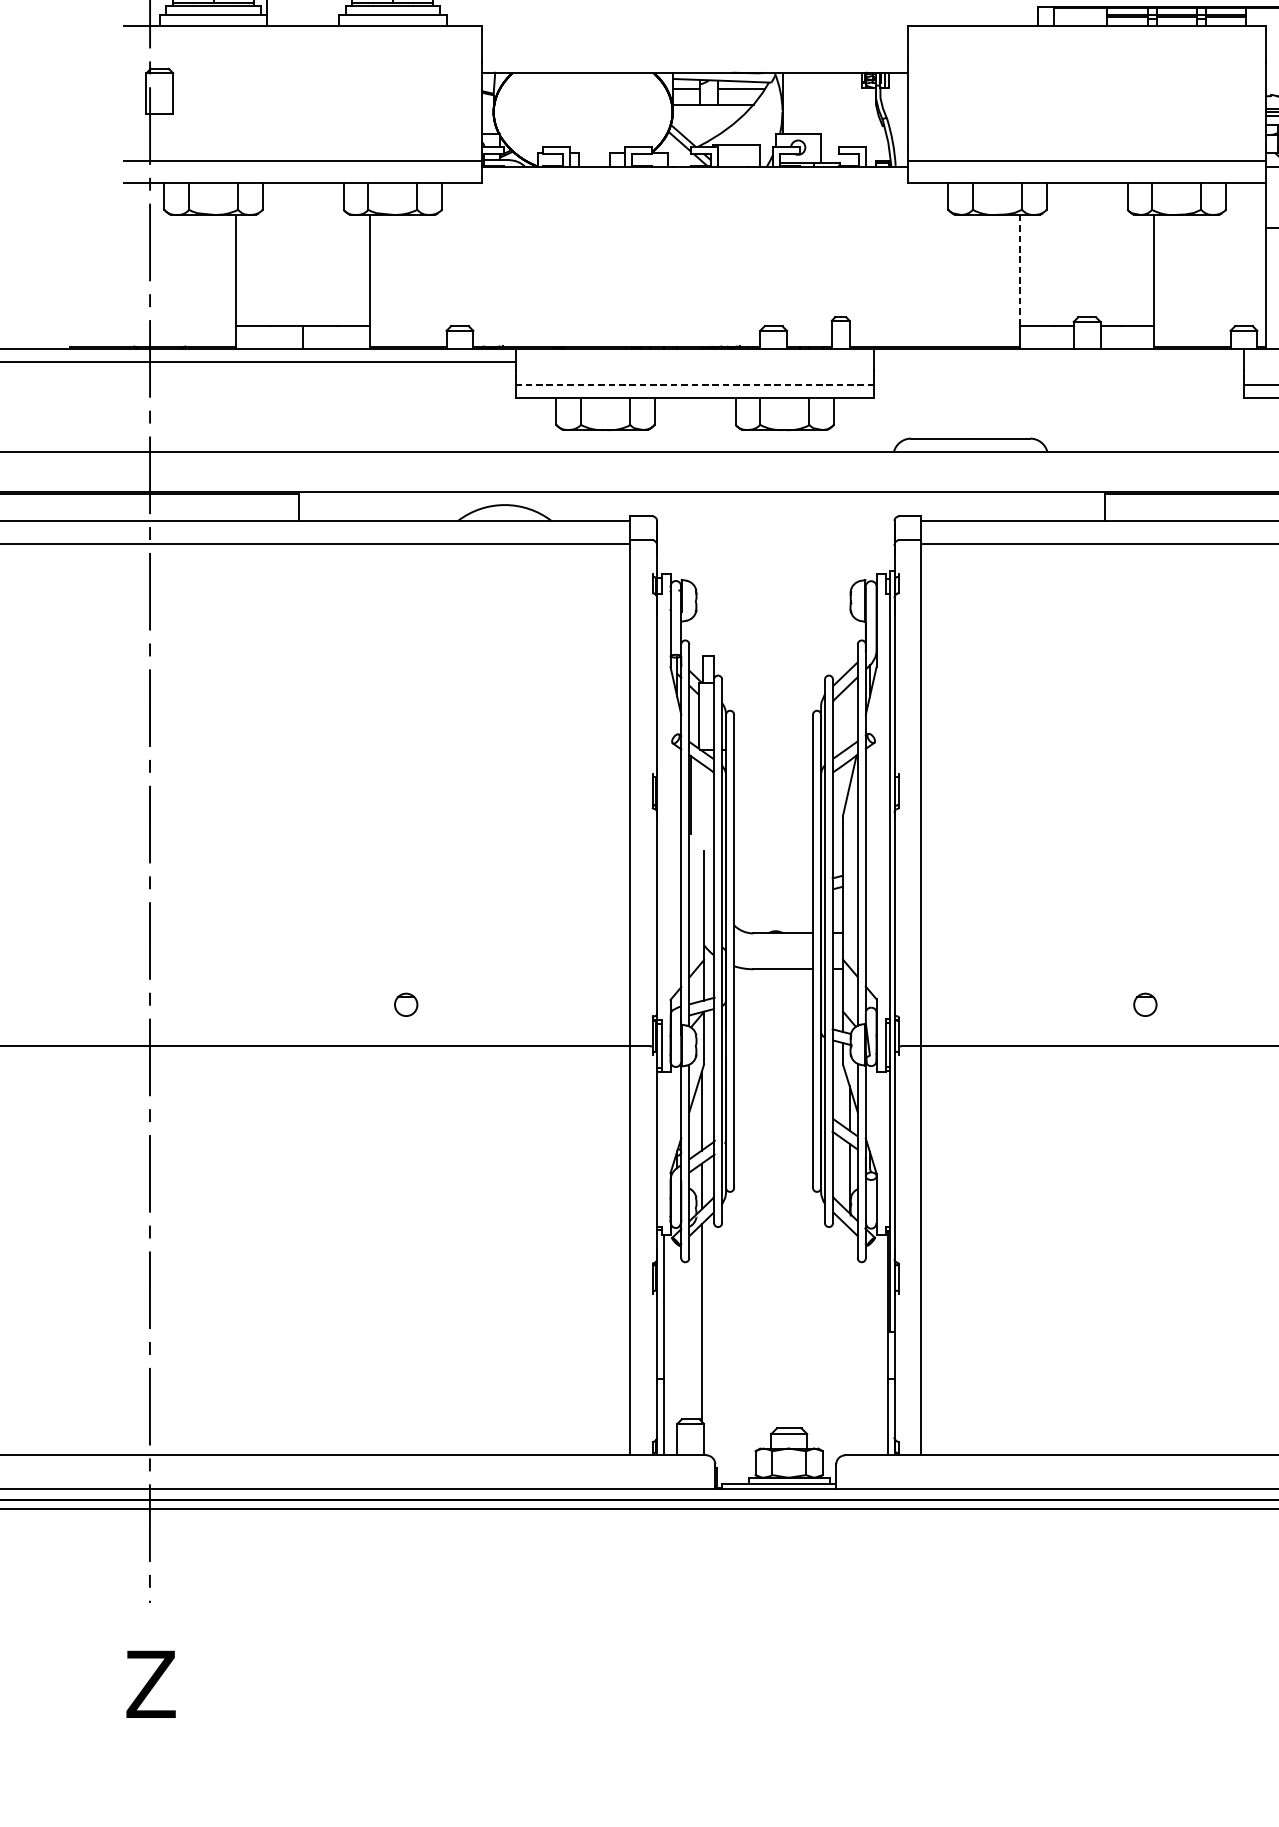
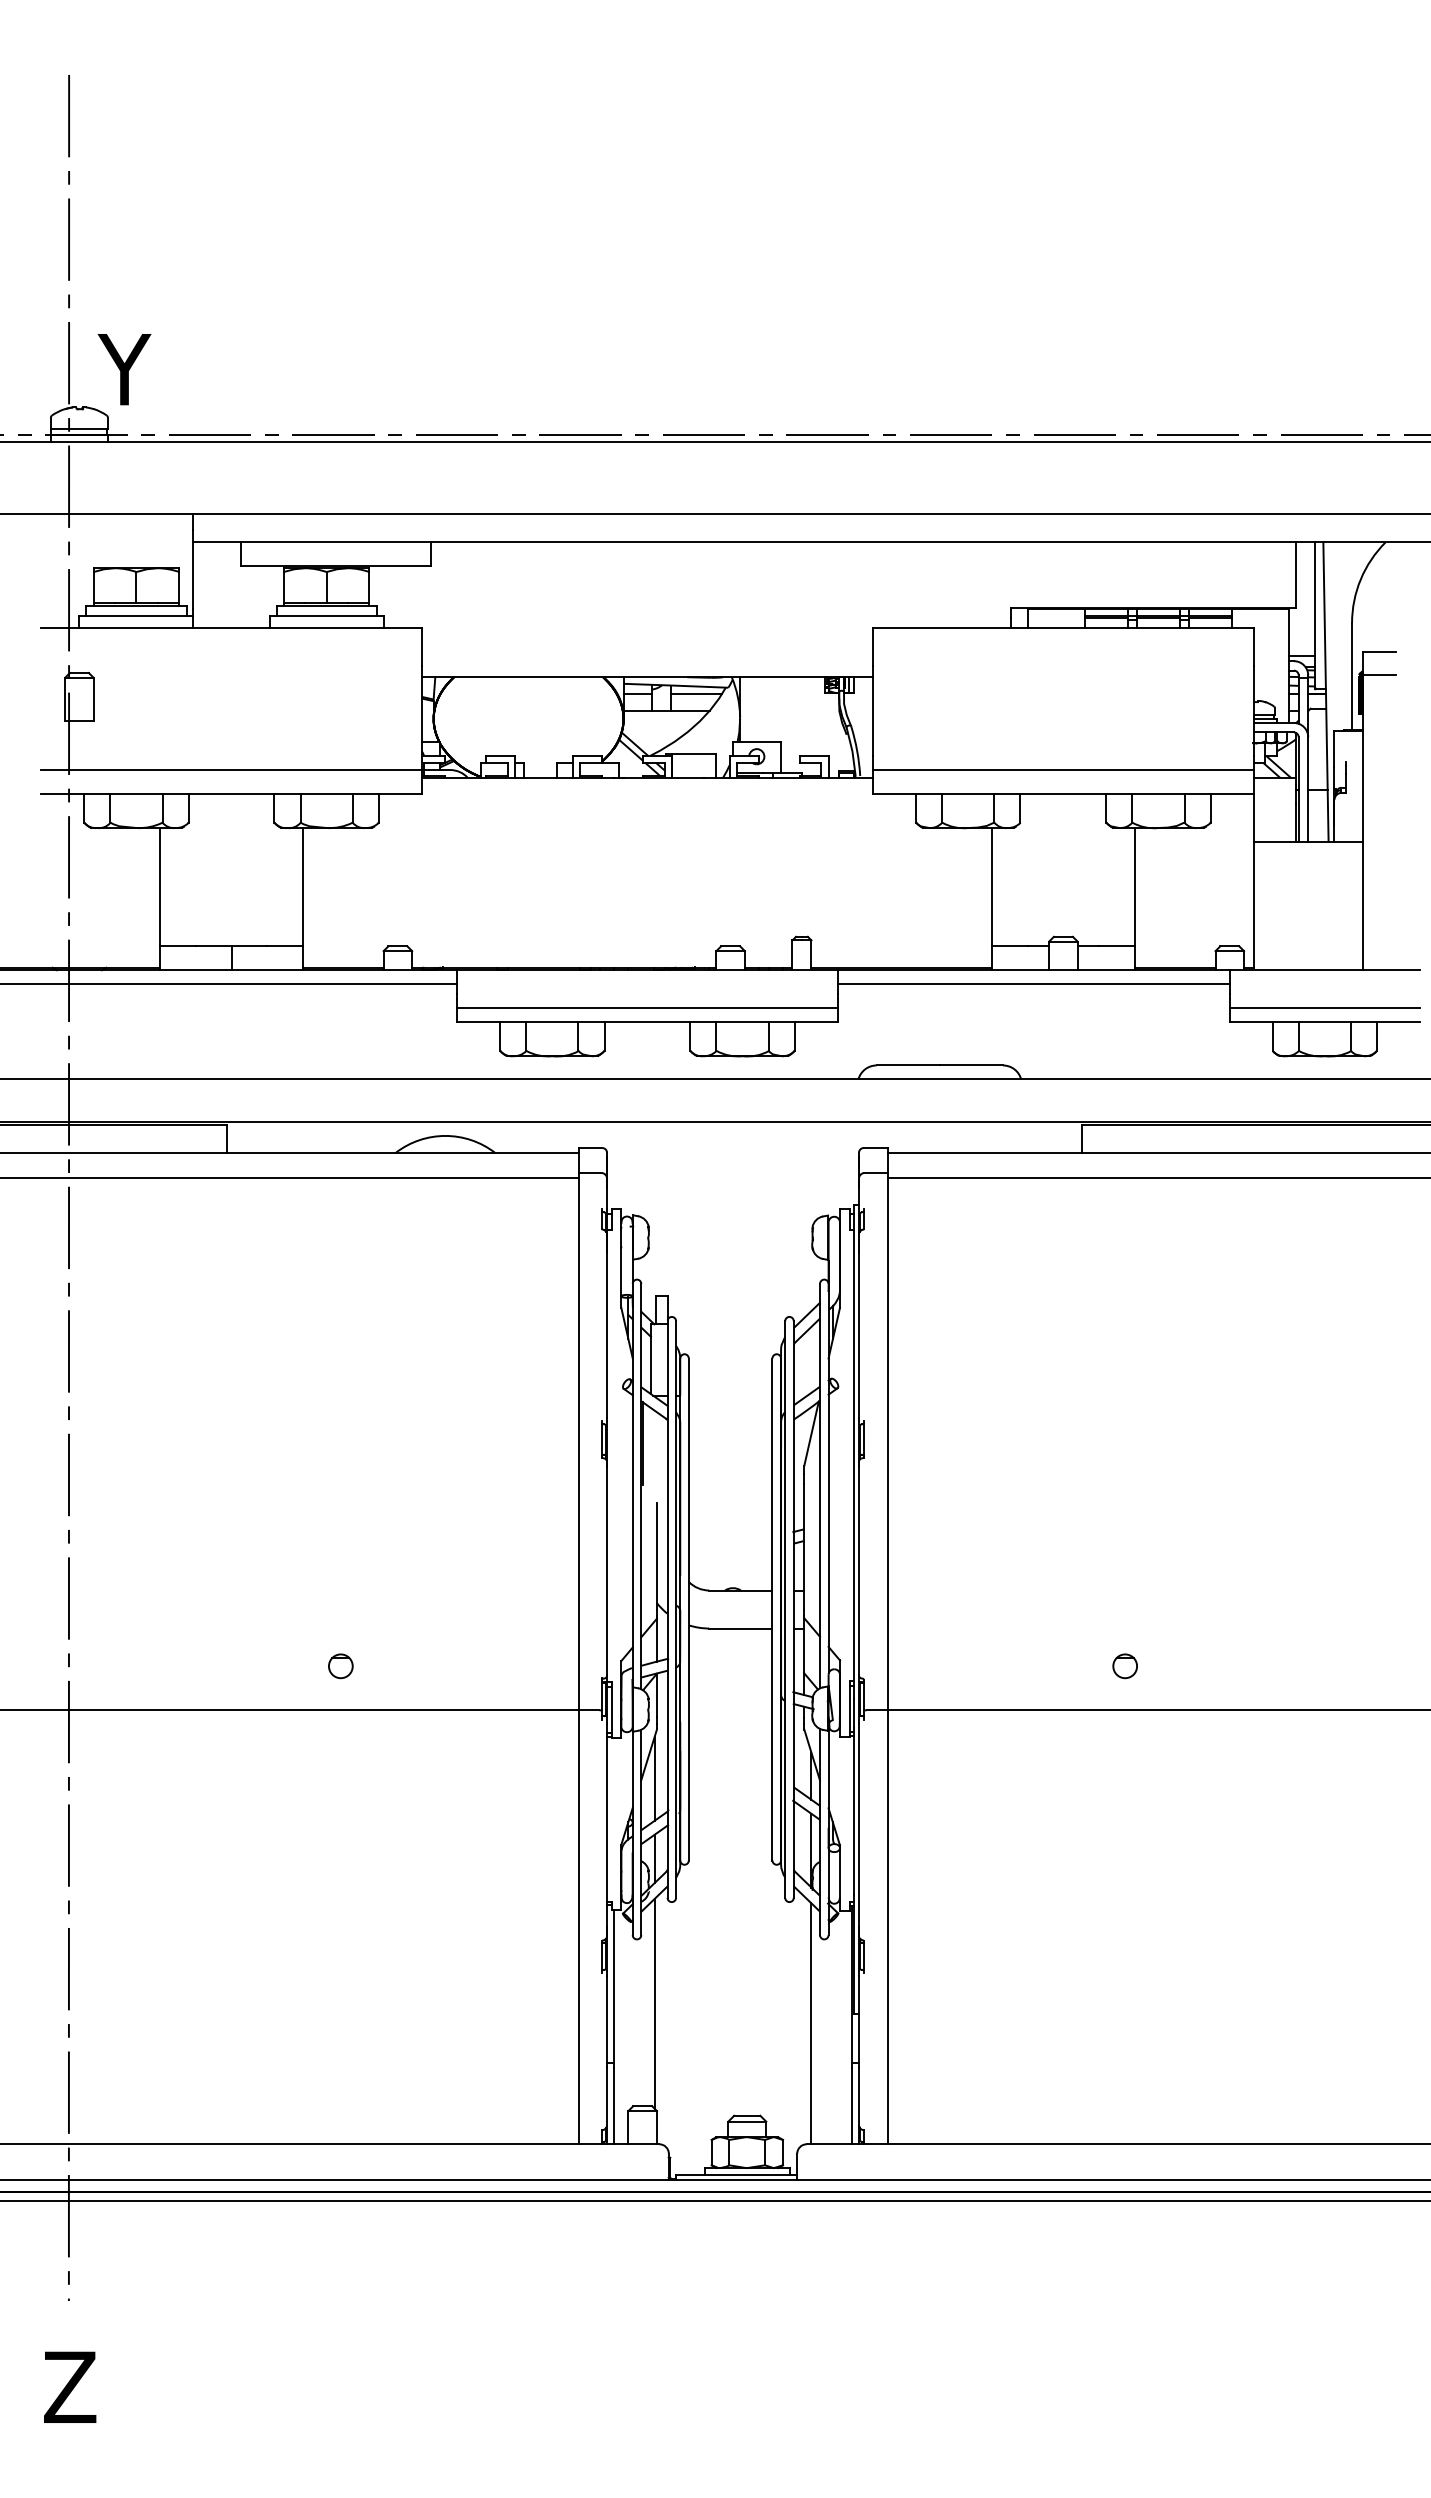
line: (1020, 270) -> (992, 887), dashed -> solid
line: (1058, 362) -> (1033, 984), added
line: (694, 384) -> (646, 1008), dashed -> solid
line: (849, 1341) -> (811, 2023), added

